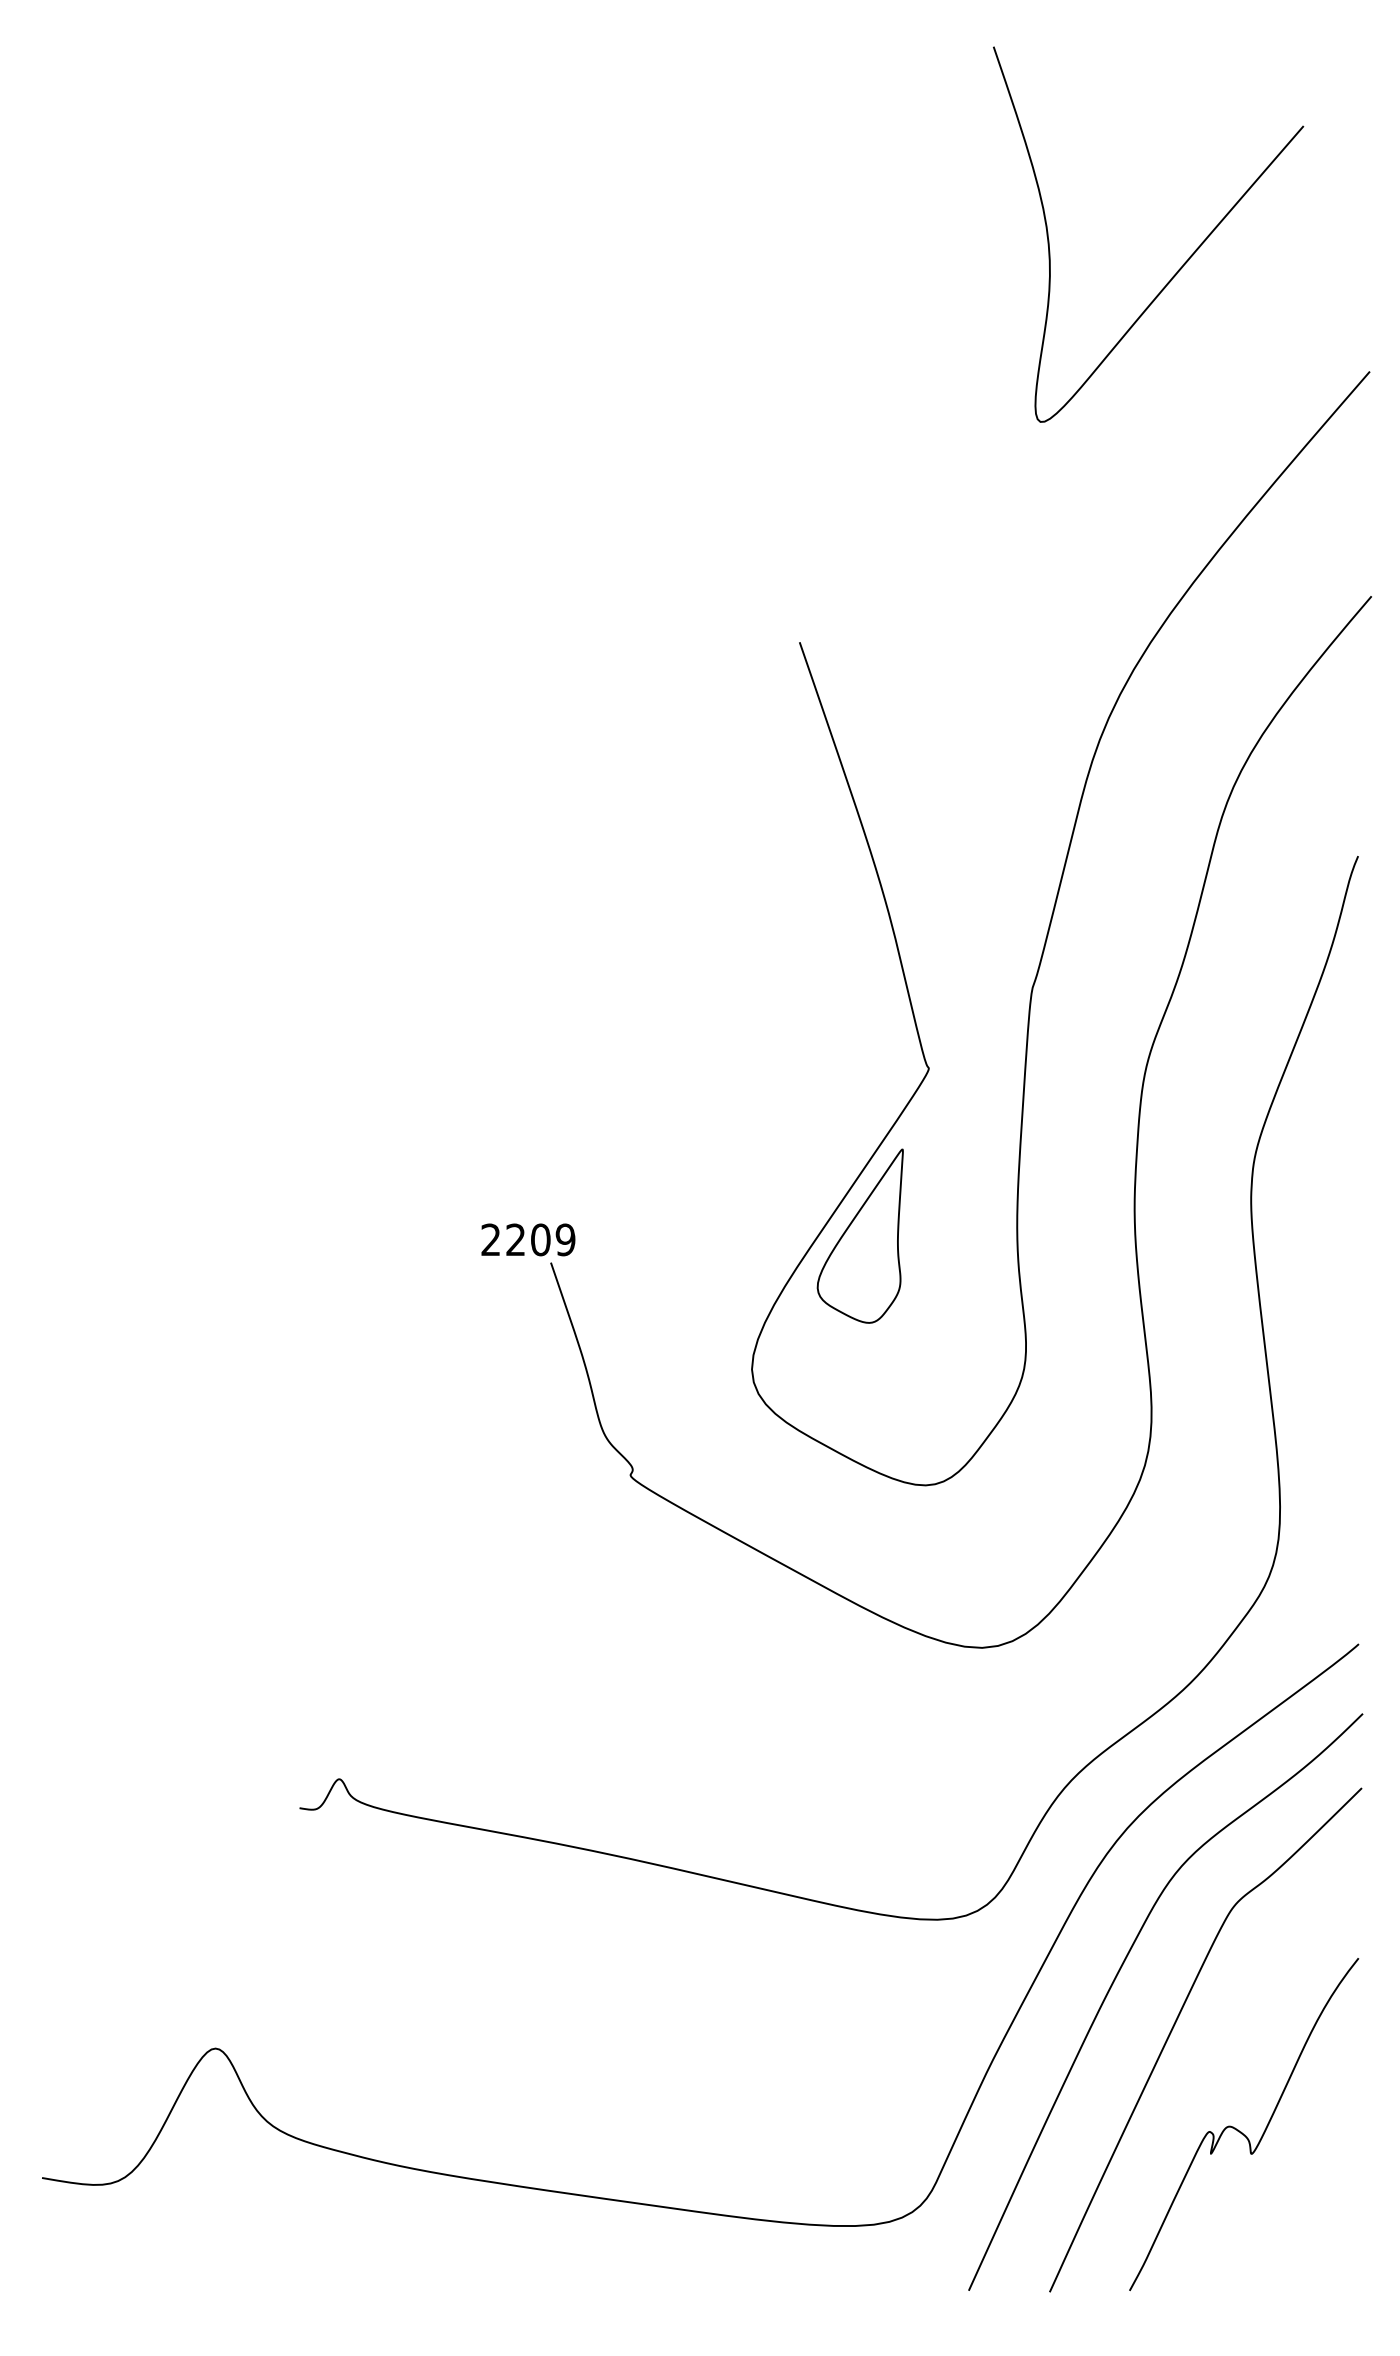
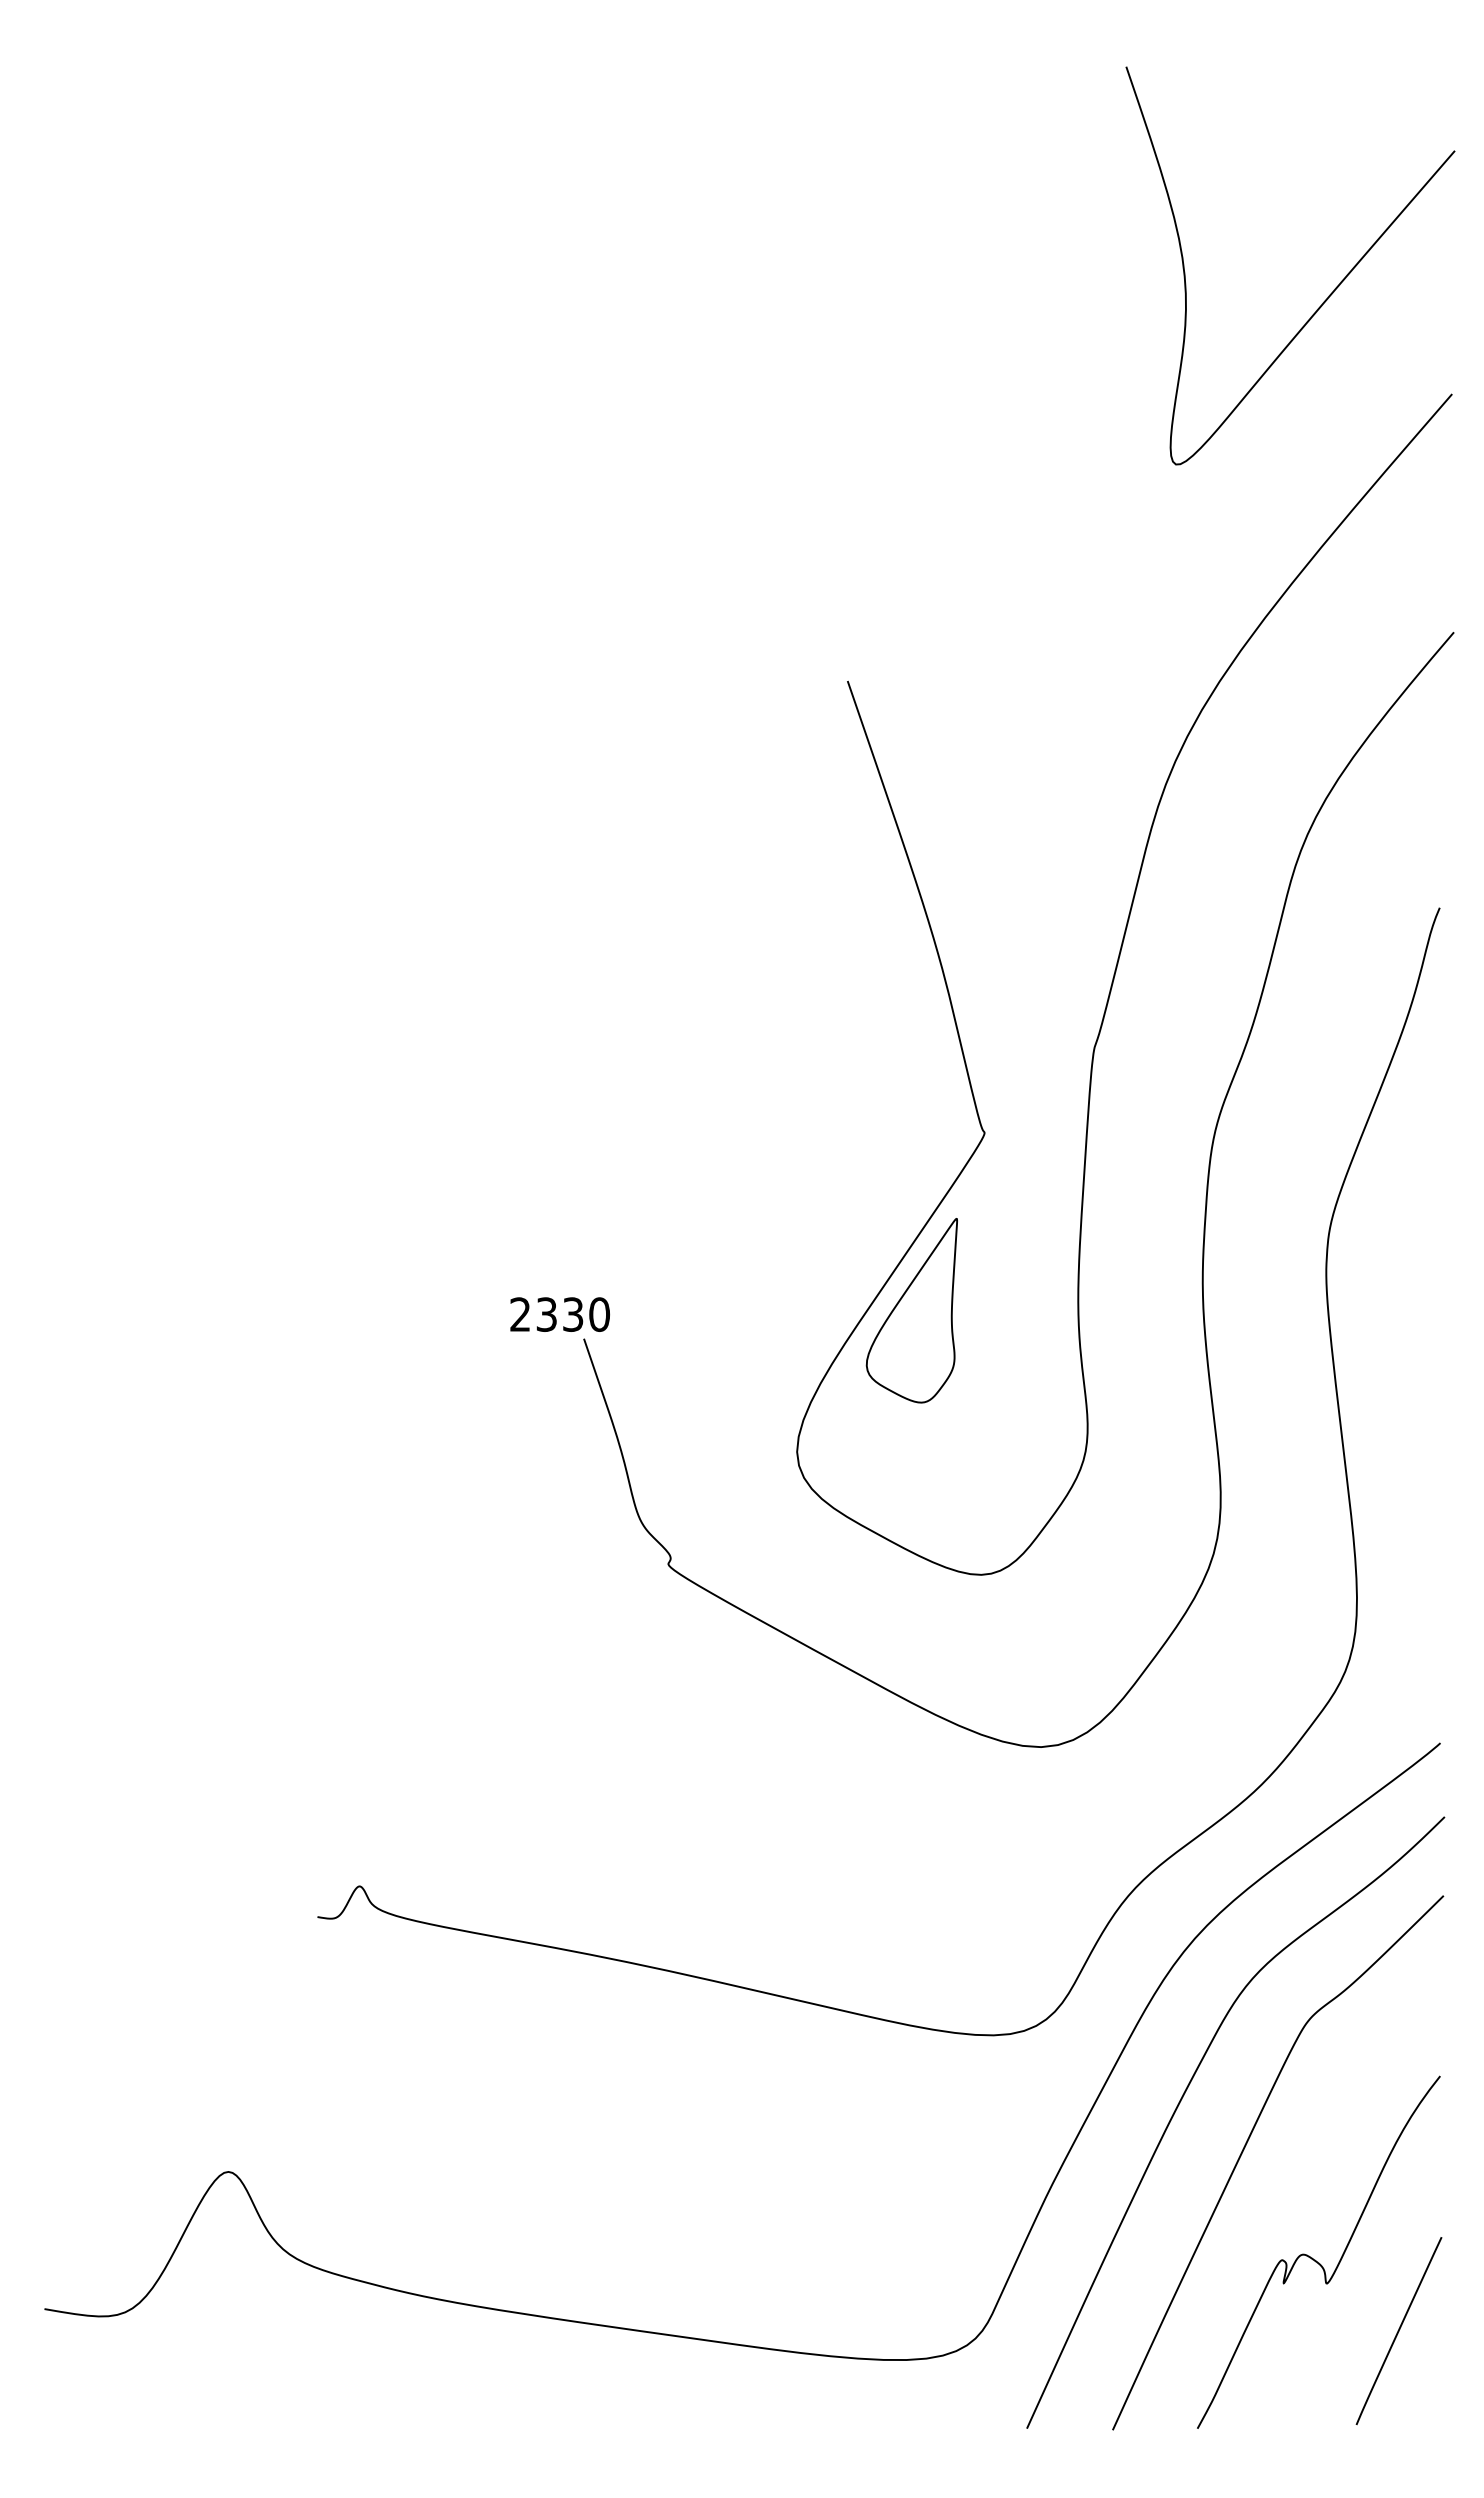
curve: (1184, 262) -> (1328, 295), moved
text: (541, 1239) -> (573, 1314), 2209 -> 2330
line: (1319, 2199) -> (1398, 2331), added

